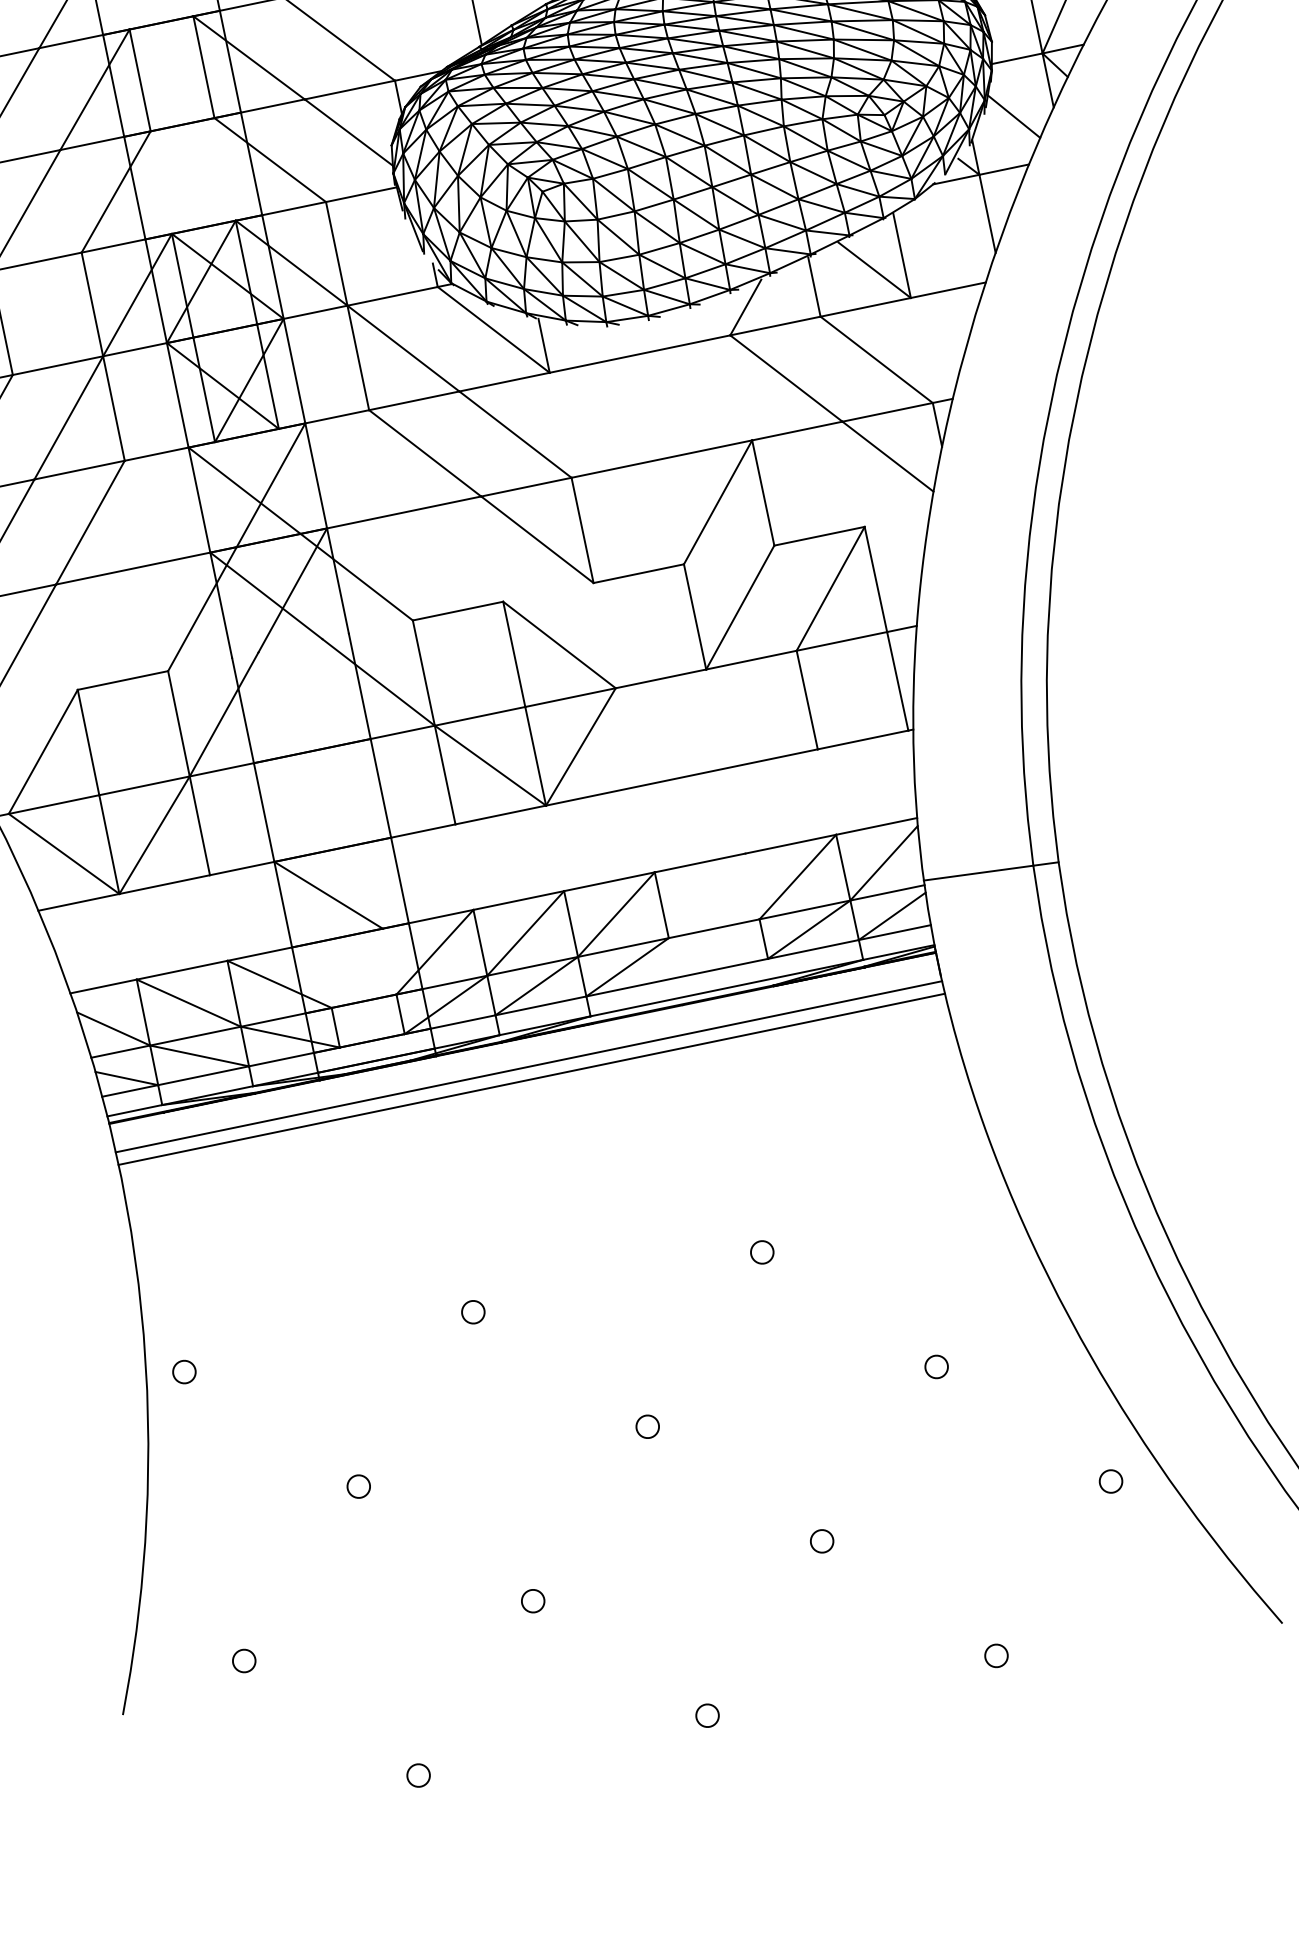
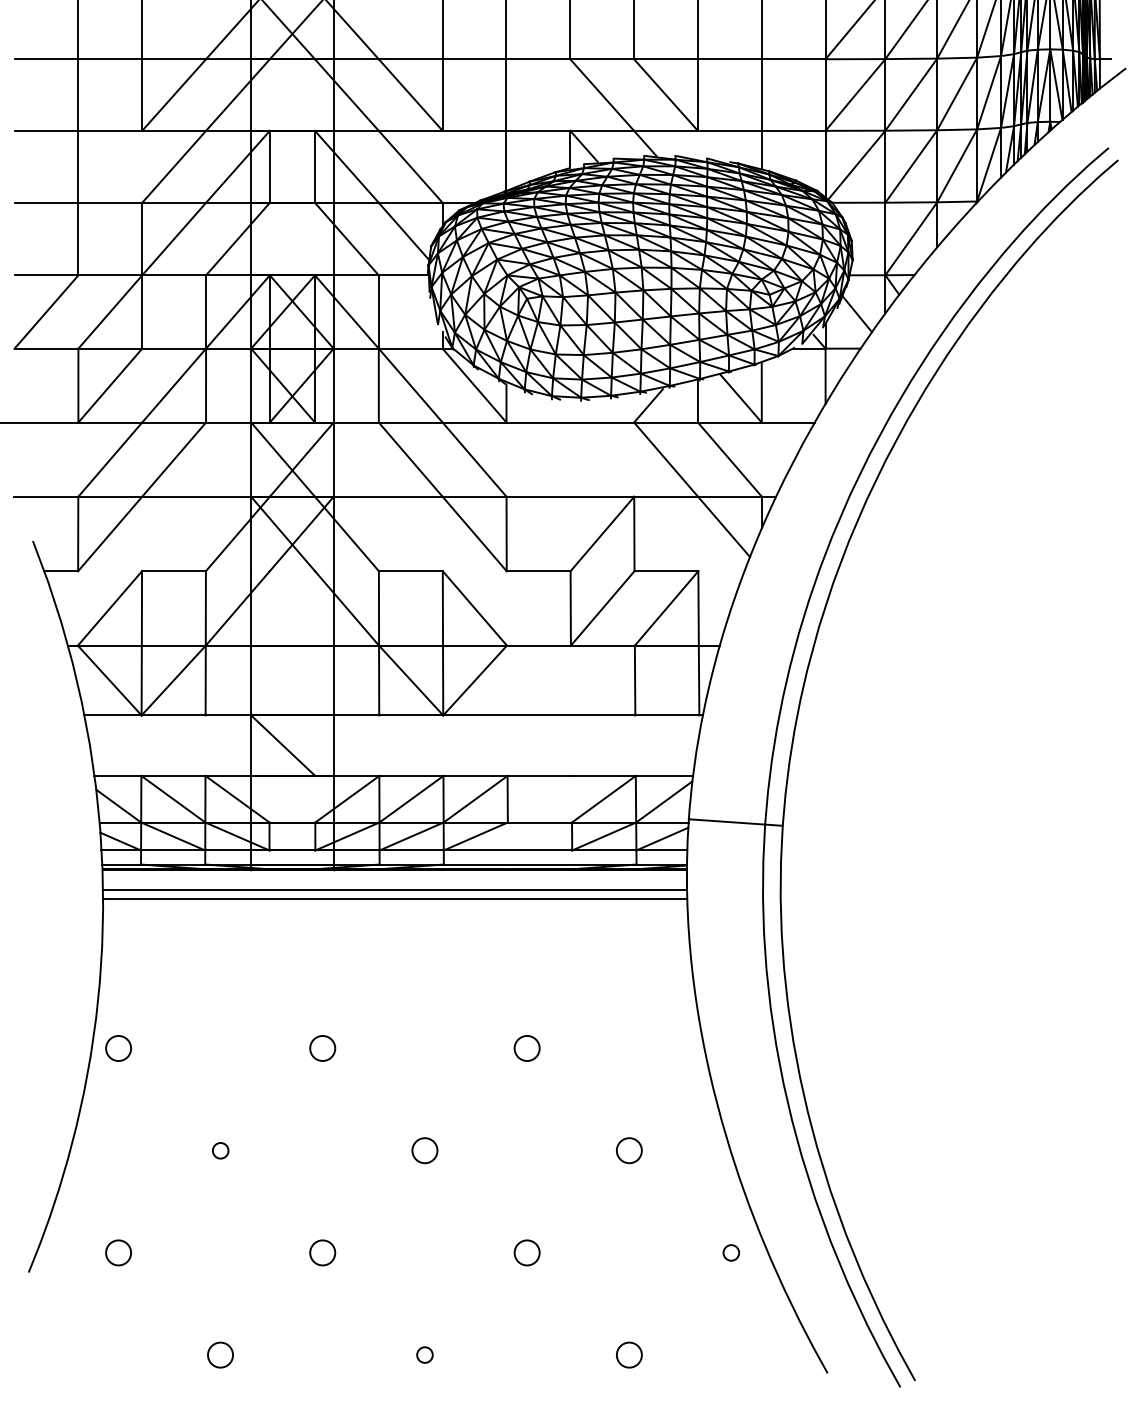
circle: (761, 1252) -> (526, 1048), size x1.6
circle: (472, 1312) -> (322, 1048), size x1.6
circle: (935, 1366) -> (628, 1150), size x1.6
circle: (184, 1371) -> (118, 1048), size x1.6
circle: (646, 1426) -> (424, 1150), size x1.6
circle: (821, 1540) -> (526, 1252), size x1.6
circle: (532, 1600) -> (322, 1252), size x1.6
circle: (995, 1655) -> (628, 1354), size x1.6
circle: (244, 1660) -> (118, 1252), size x1.6
circle: (418, 1774) -> (220, 1354), size x1.6

